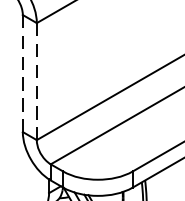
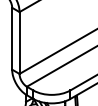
line: (23, 73) -> (12, 38), dashed -> solid
line: (36, 82) -> (19, 43), dashed -> solid

